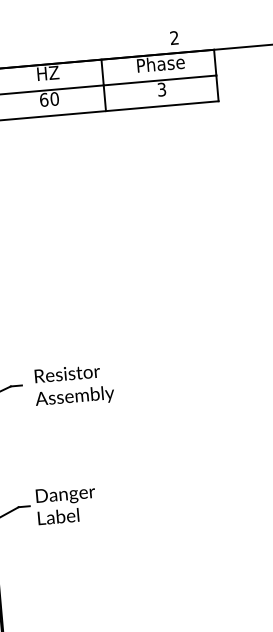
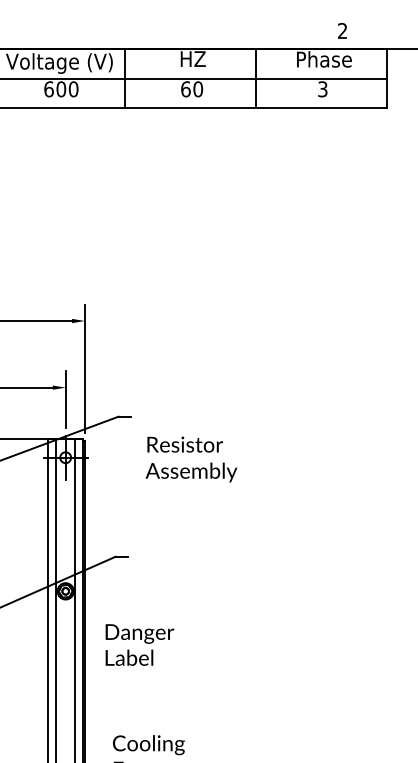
text: (74, 385) -> (191, 459), moved
text: (66, 504) -> (139, 644), moved

